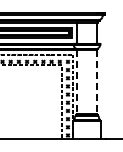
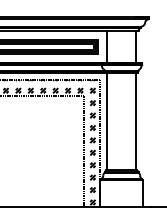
line: (77, 82) -> (107, 122), dashed -> solid
line: (96, 82) -> (136, 122), dashed -> solid

